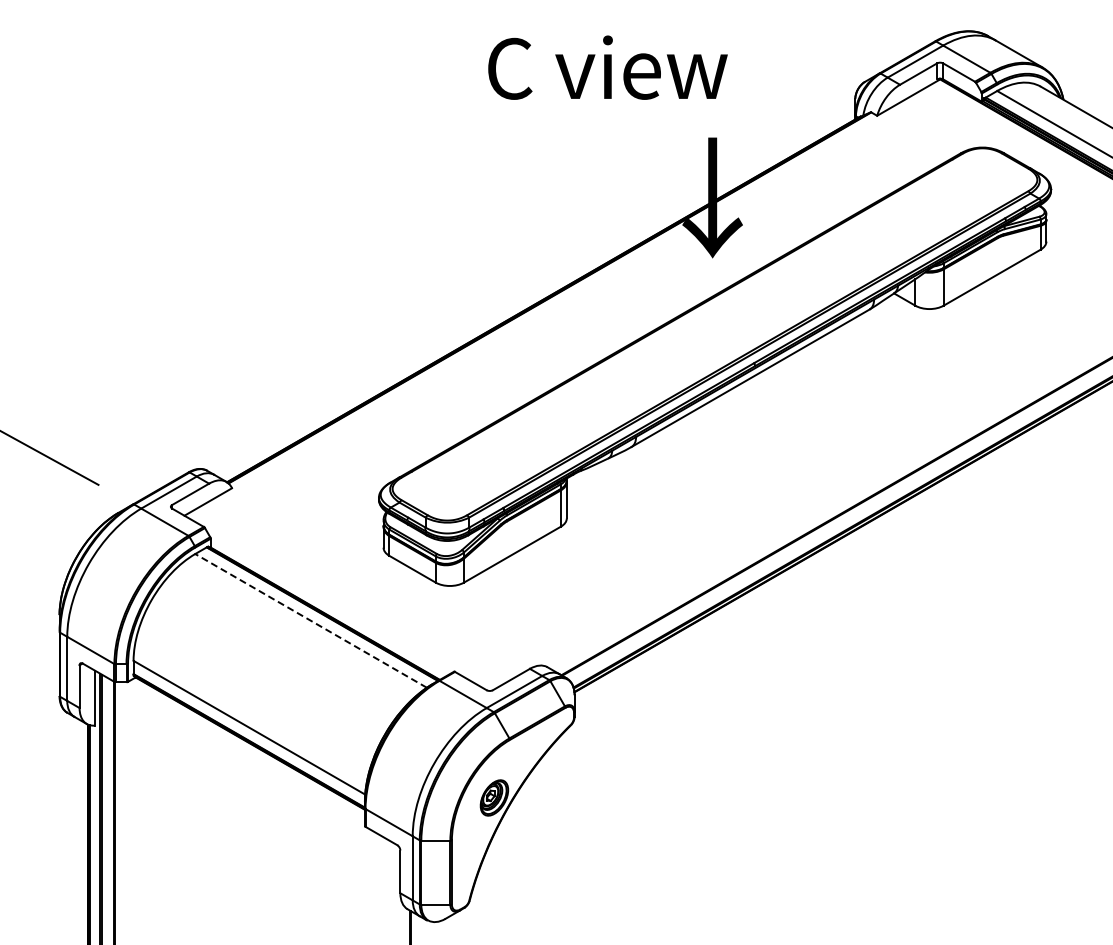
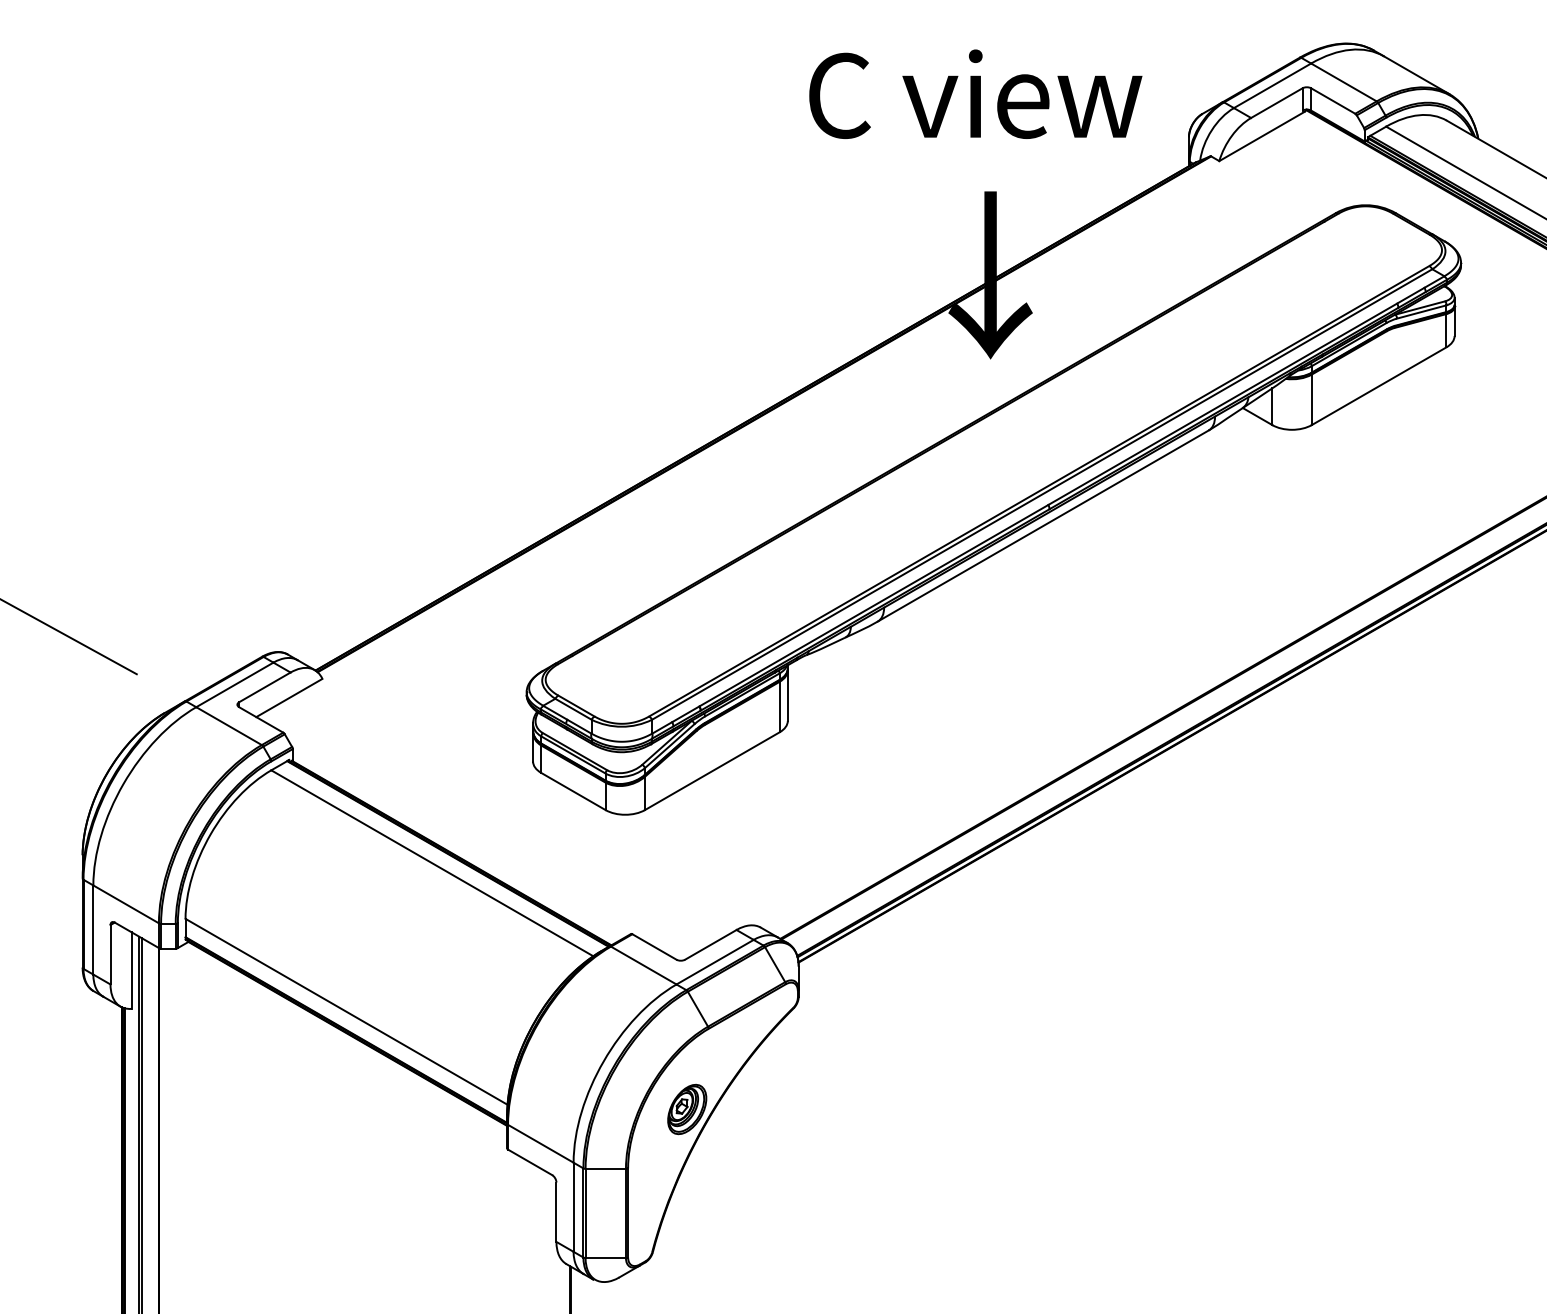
text: (607, 67) -> (975, 93), moved
line: (311, 620) -> (432, 862), dashed -> solid

